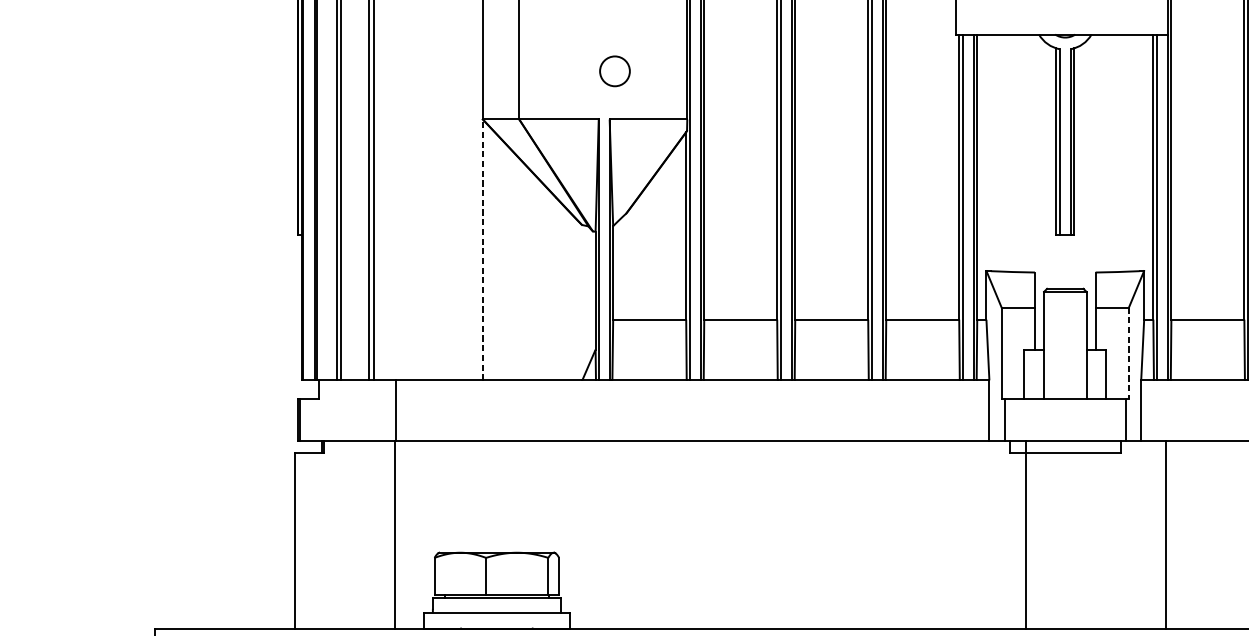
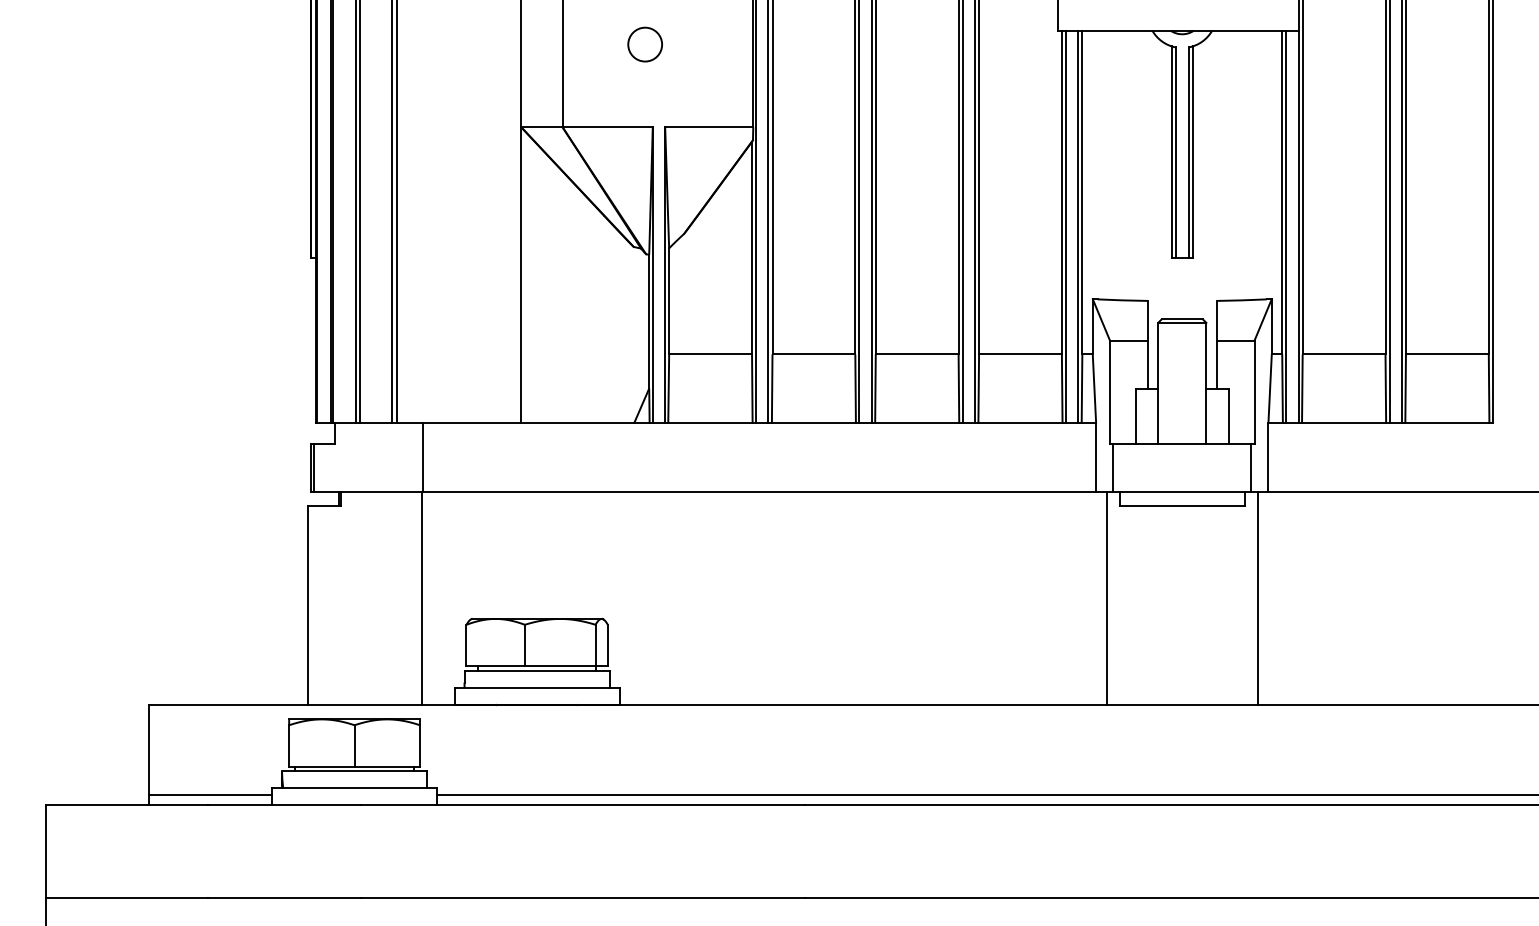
circle: (614, 71) -> (644, 44), moved
line: (483, 249) -> (521, 274), dashed -> solid
line: (1128, 353) -> (1254, 392), dashed -> solid
line: (1025, 534) -> (1106, 598), moved
line: (1166, 534) -> (1258, 598), moved

